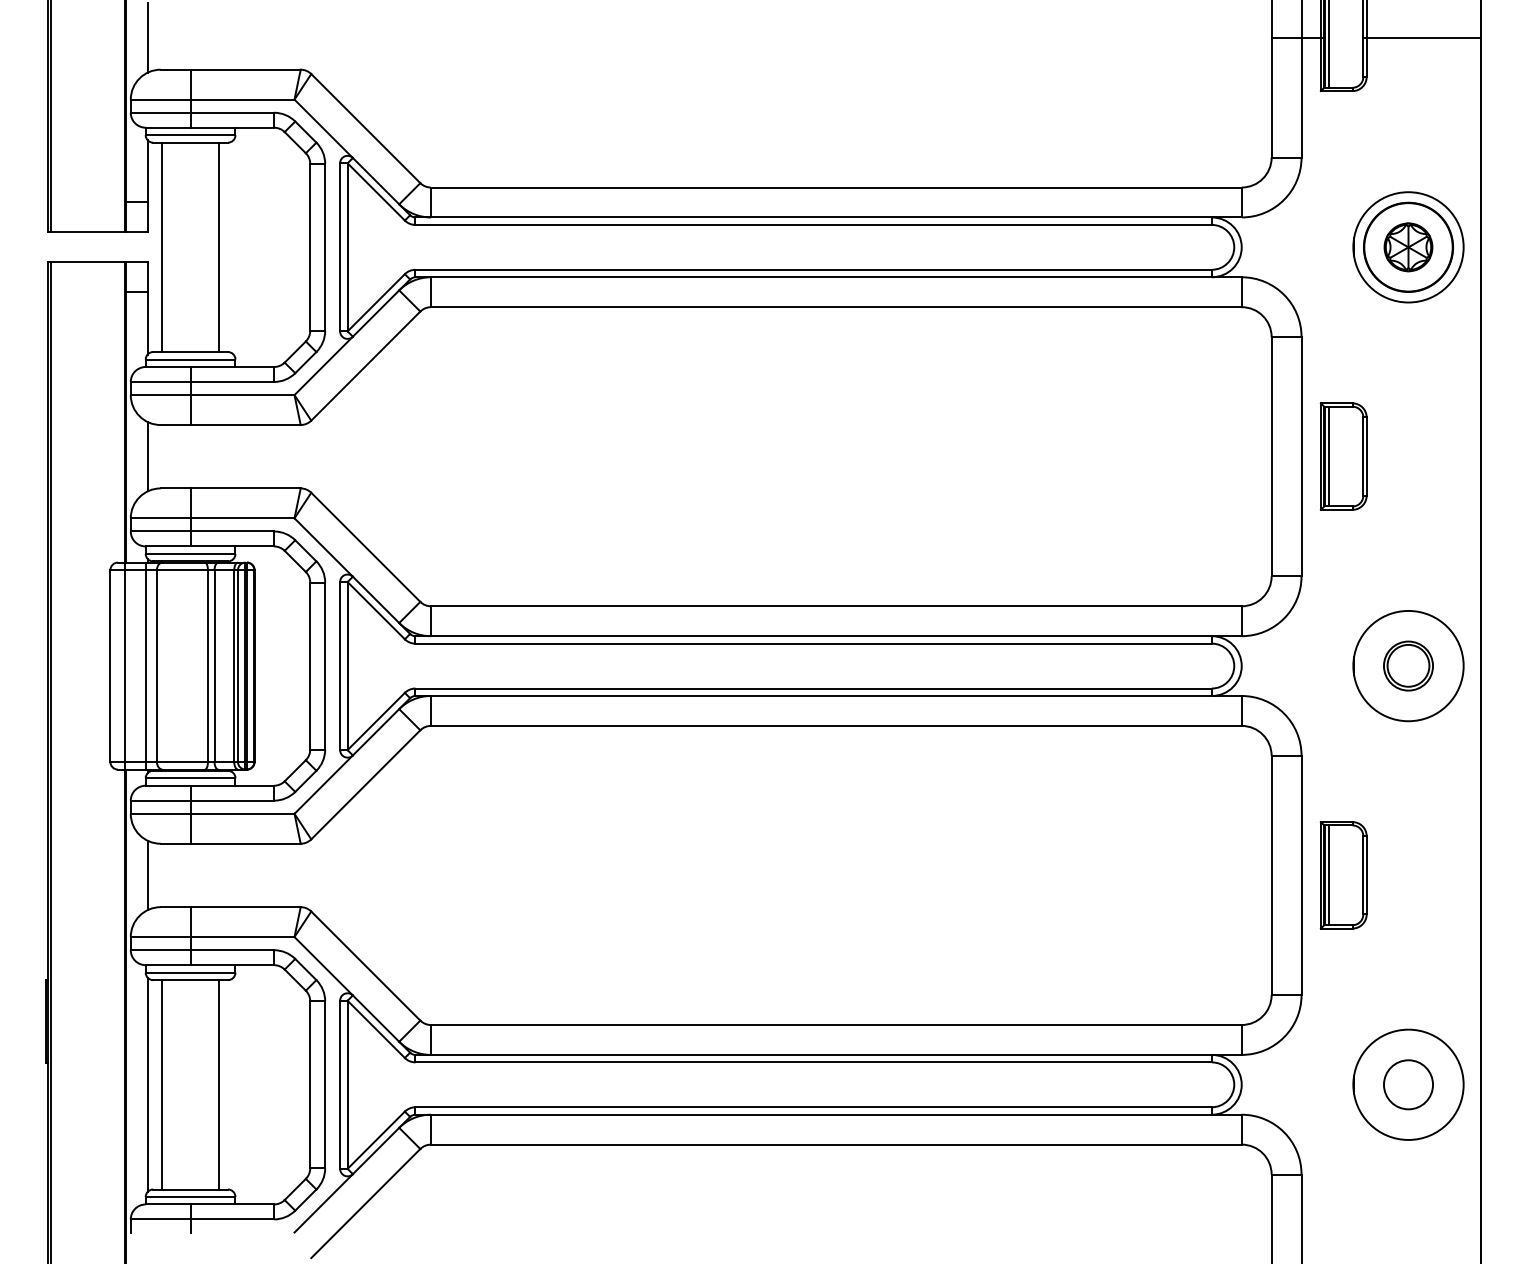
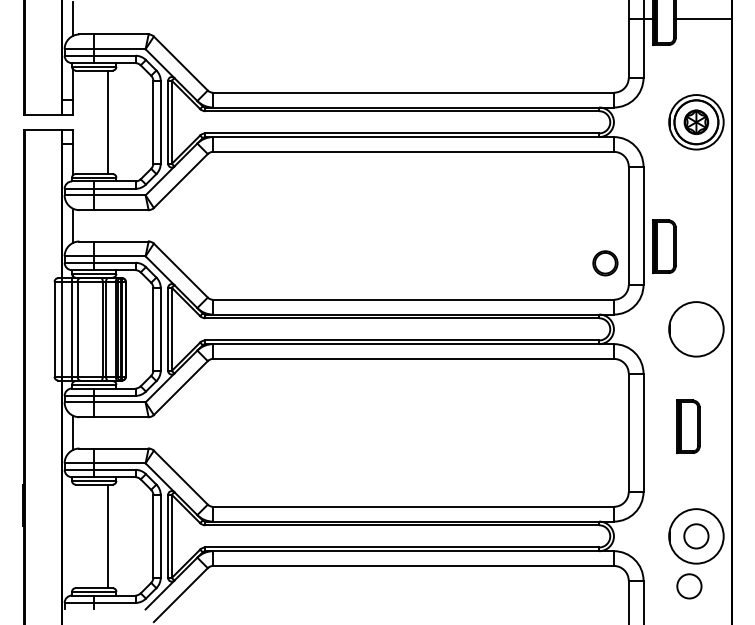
line: (162, 247) -> (80, 122), removed
part: (1343, 456) -> (664, 246), moved
part: (1408, 666) -> (605, 263), moved
part: (1343, 874) -> (688, 426), moved
line: (146, 1085) -> (72, 536), removed
line: (162, 1085) -> (80, 536), removed
circle: (1394, 1186) -> (689, 586), added

